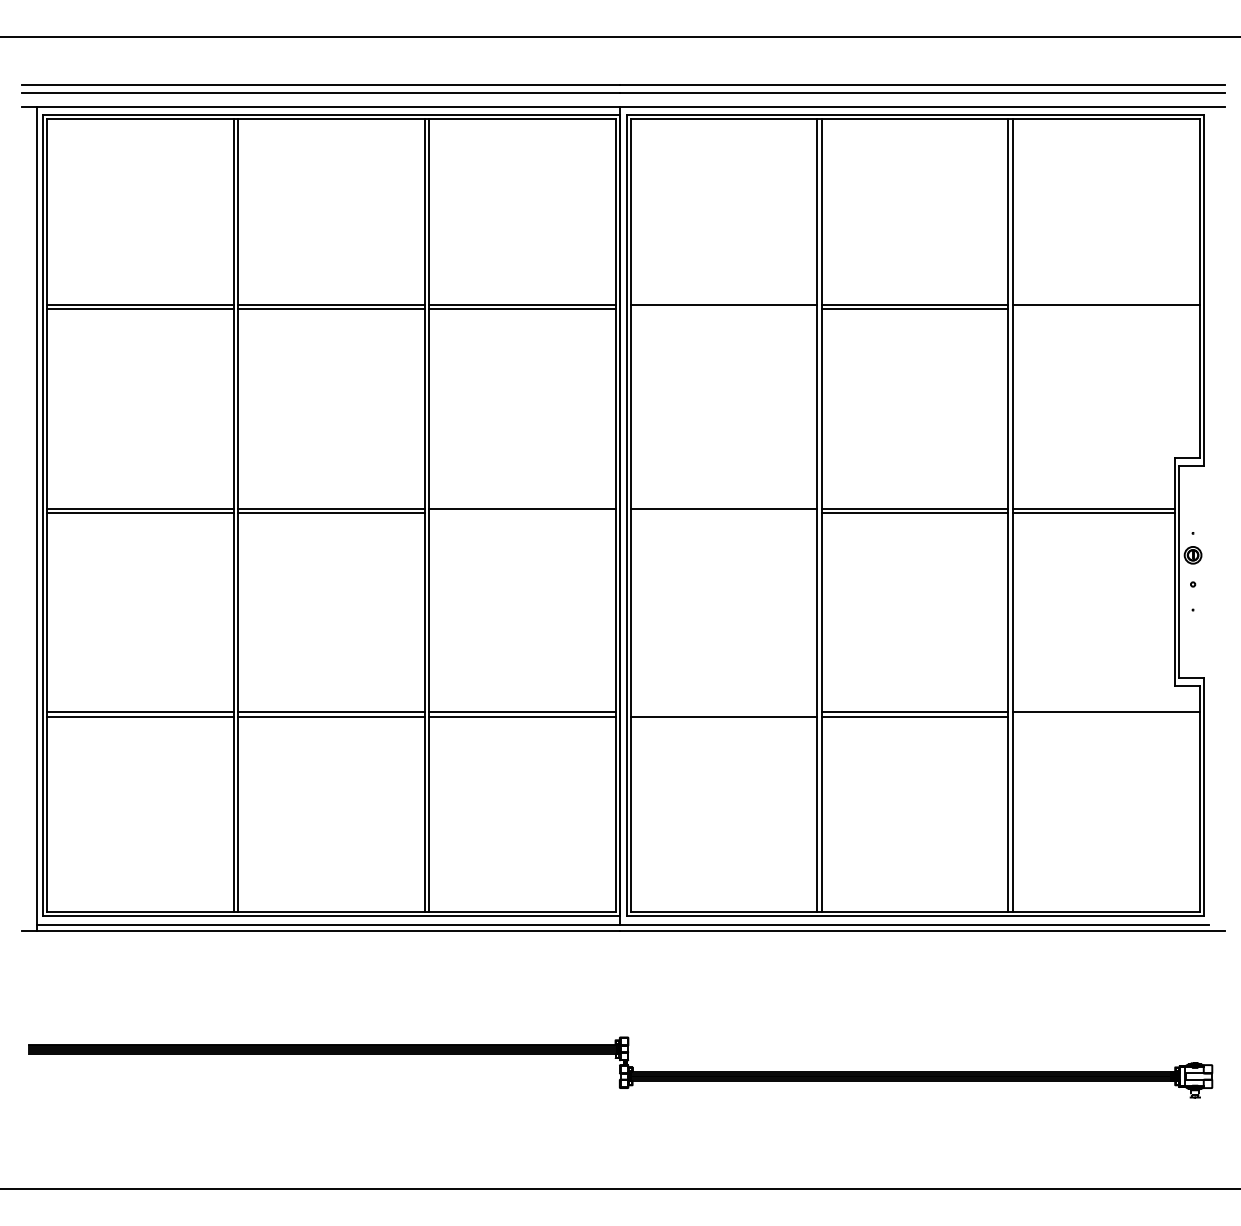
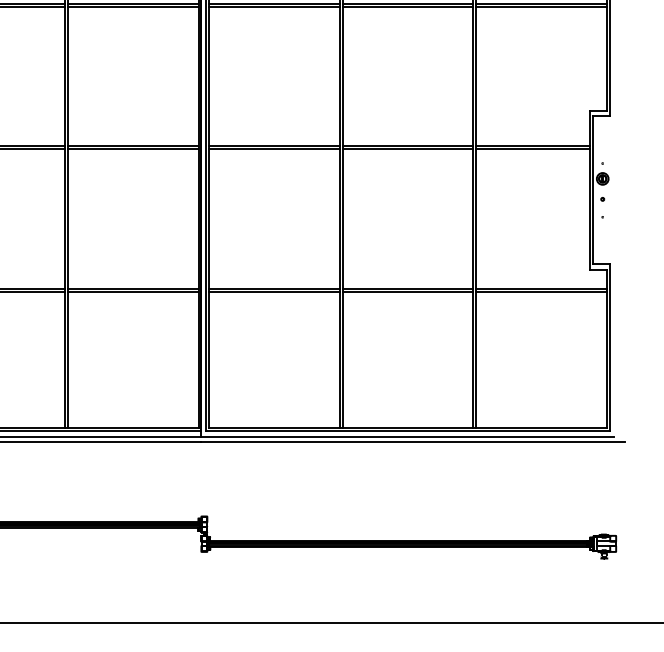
line: (723, 309) -> (273, 6), added
line: (1105, 309) -> (541, 6), added
line: (522, 512) -> (133, 148), added
line: (723, 512) -> (273, 148), added
line: (723, 712) -> (273, 288), added
line: (1105, 716) -> (541, 291), added

